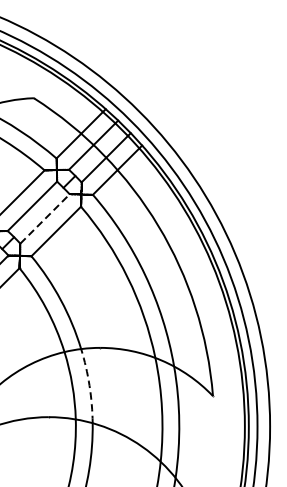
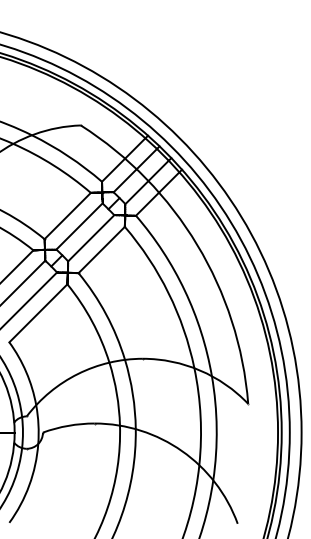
line: (45, 219) -> (91, 238), dashed -> solid
arc: (89, 386) -> (132, 394), dashed -> solid

